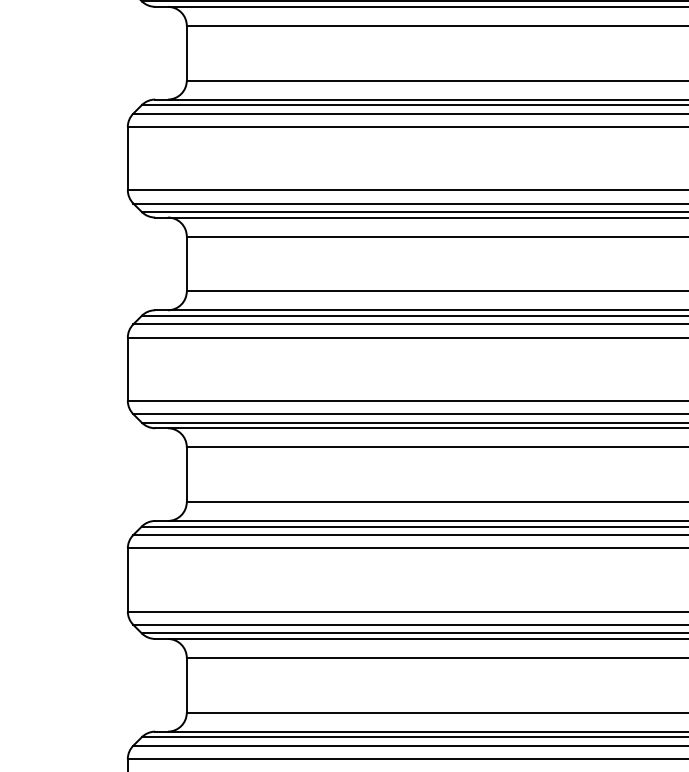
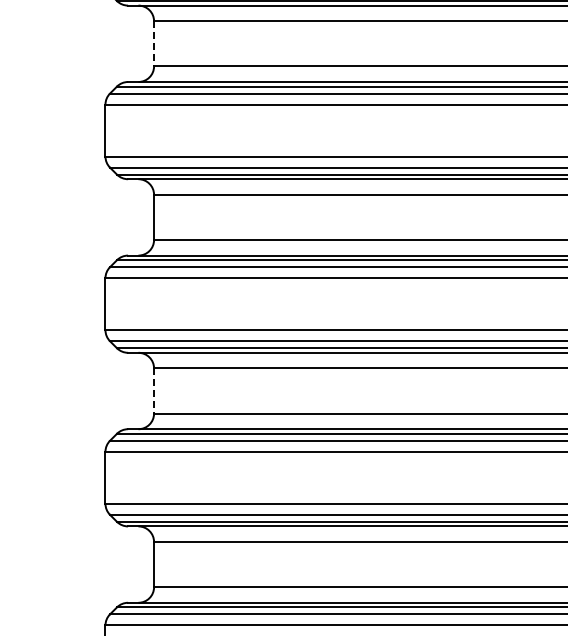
line: (187, 52) -> (154, 43), solid -> dashed
line: (187, 475) -> (154, 391), solid -> dashed

